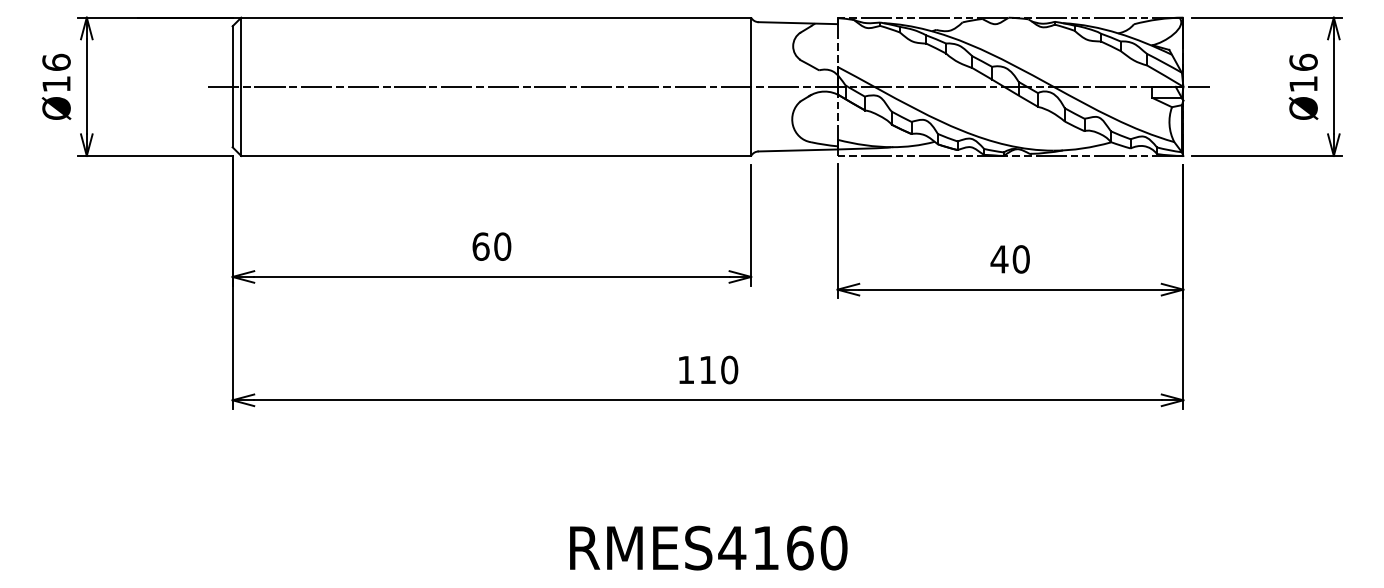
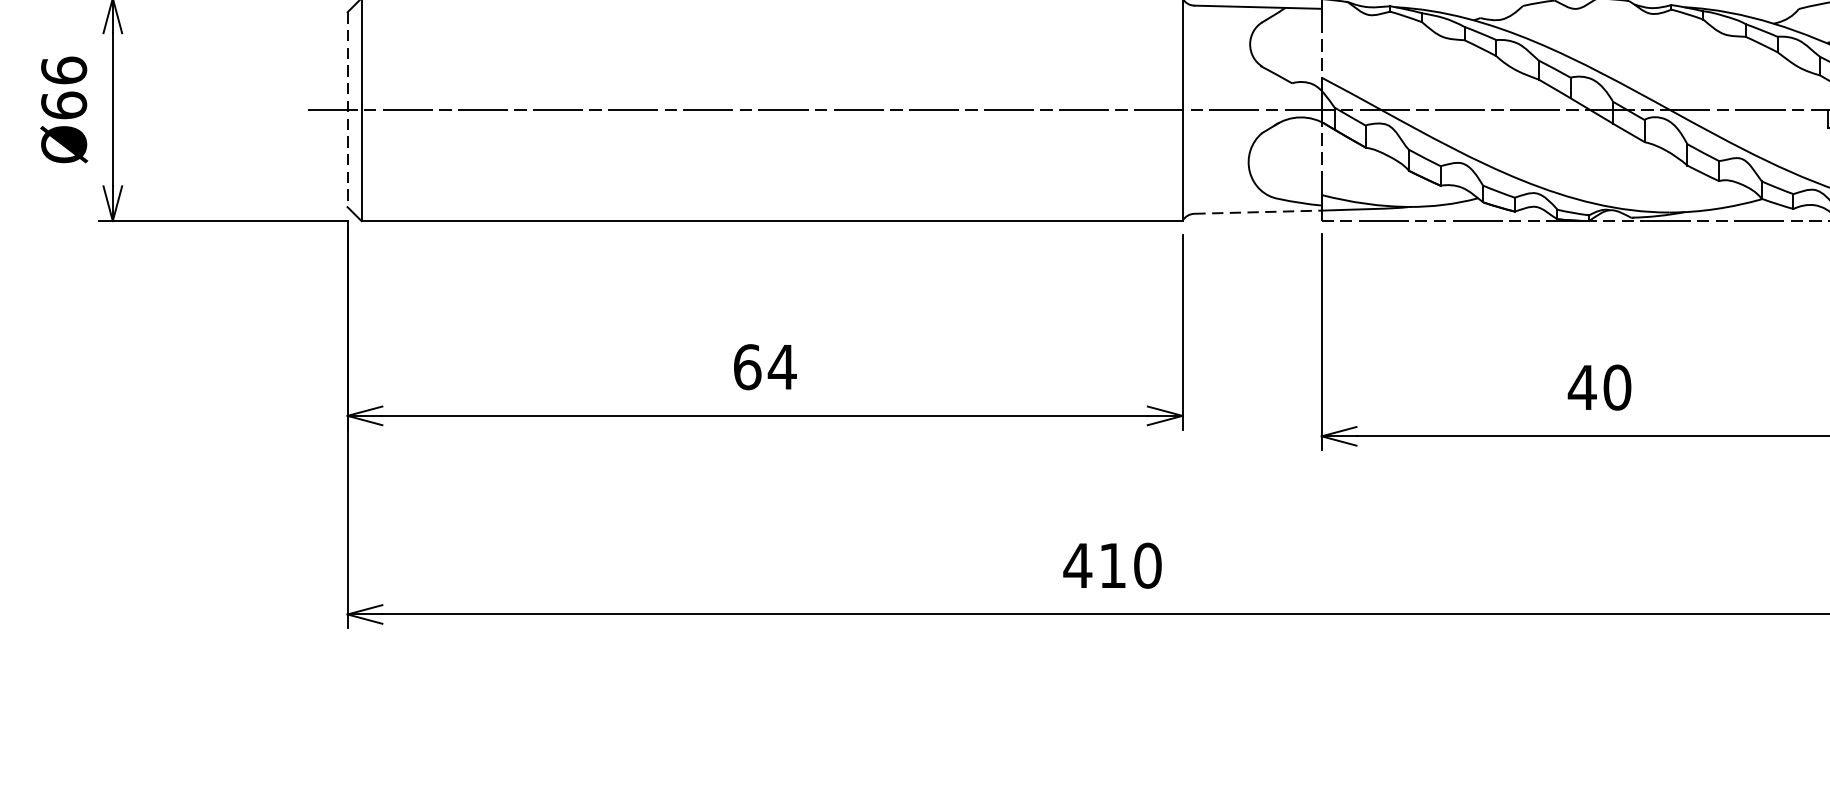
text: (56, 83) -> (64, 104), Ø16 -> Ø66
line: (232, 86) -> (347, 109), solid -> dashed
line: (798, 150) -> (1258, 212), solid -> dashed
text: (502, 246) -> (782, 366), 60 -> 64
text: (686, 369) -> (1078, 564), 110 -> 410

